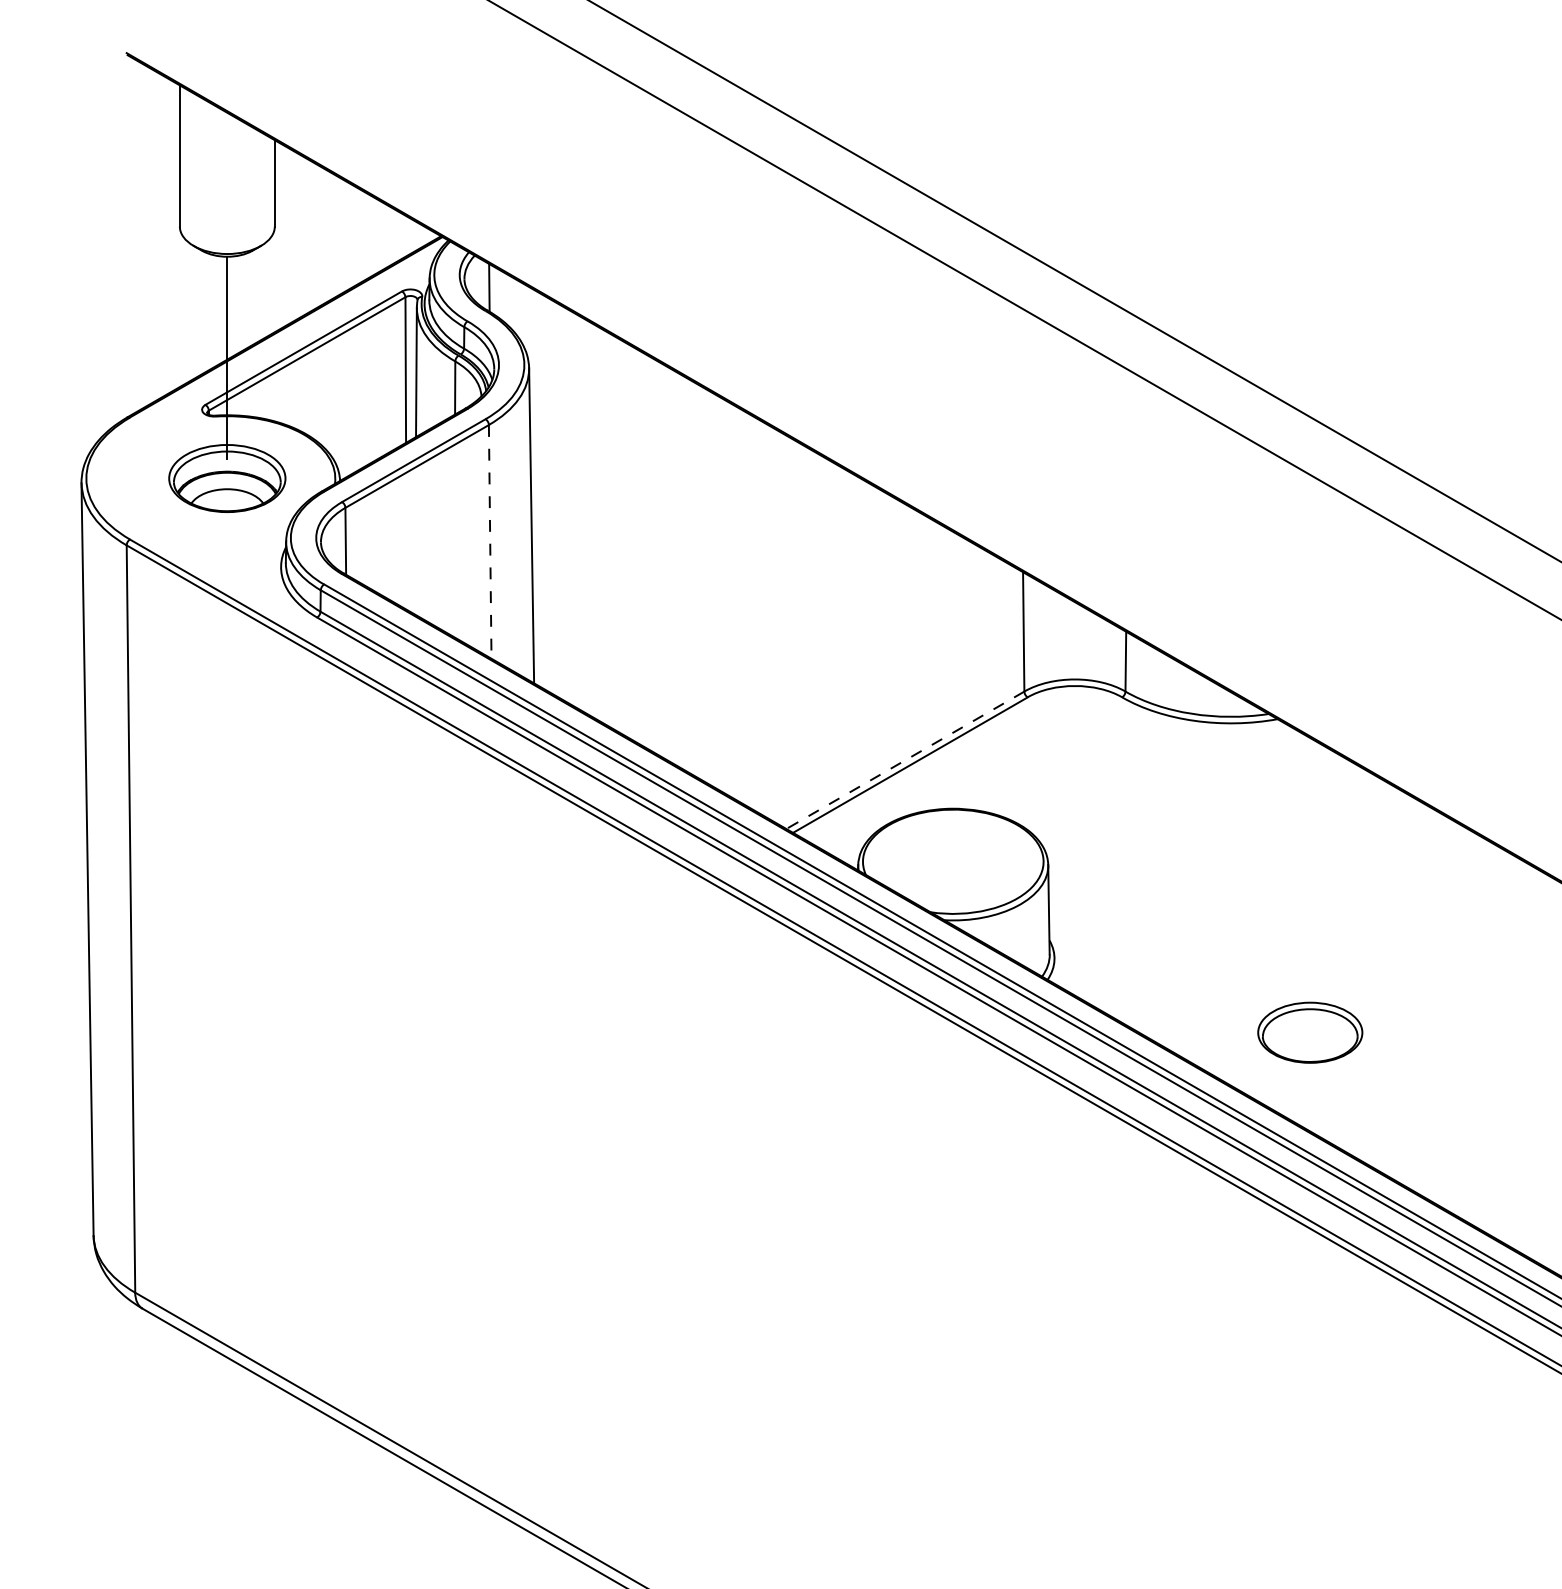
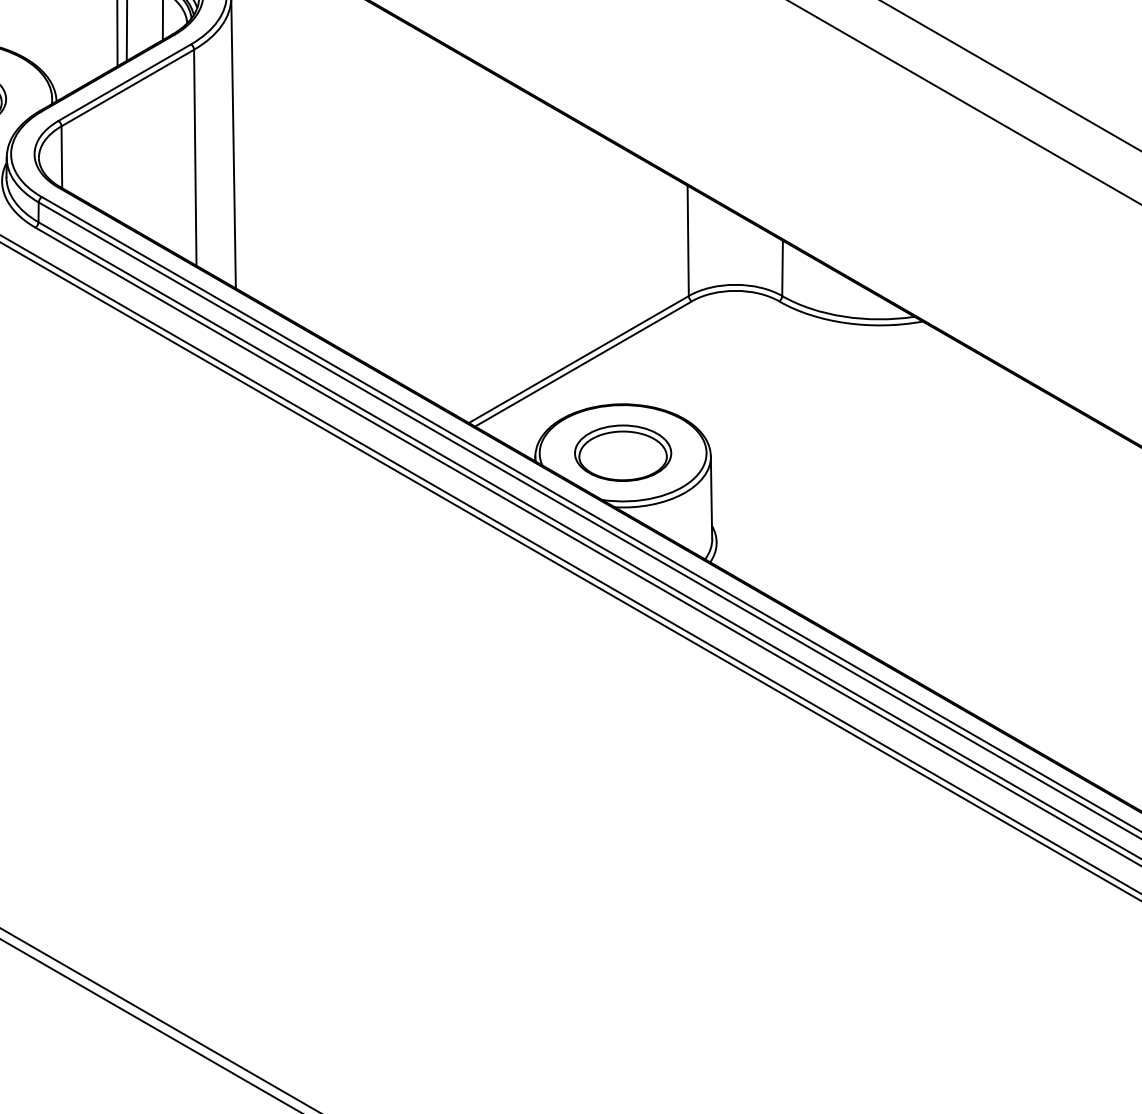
line: (490, 541) -> (195, 157), dashed -> solid
line: (904, 760) -> (578, 359), dashed -> solid
part: (1310, 1032) -> (623, 453), moved

